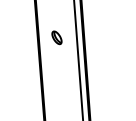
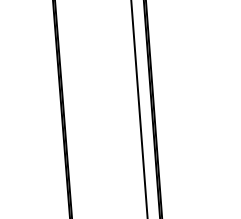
part: (56, 37) -> (97, 89), removed

